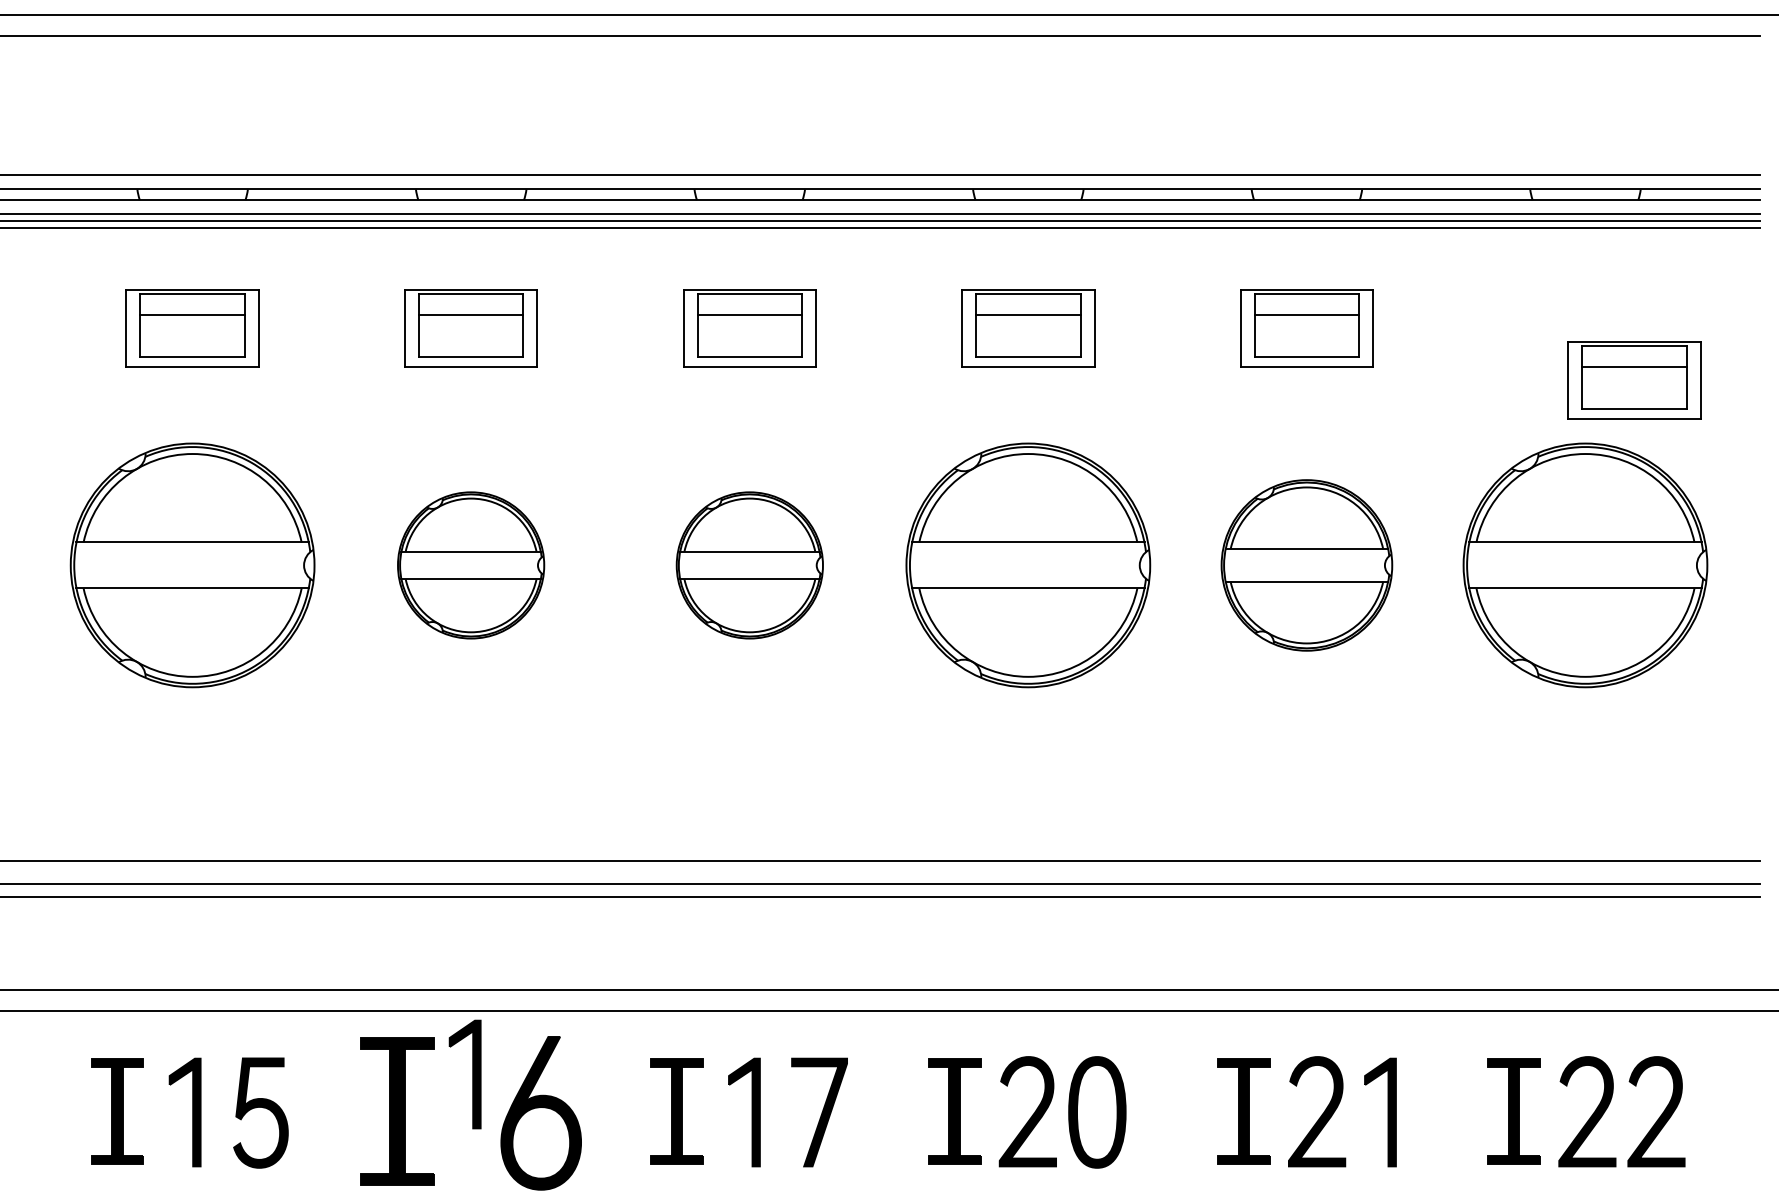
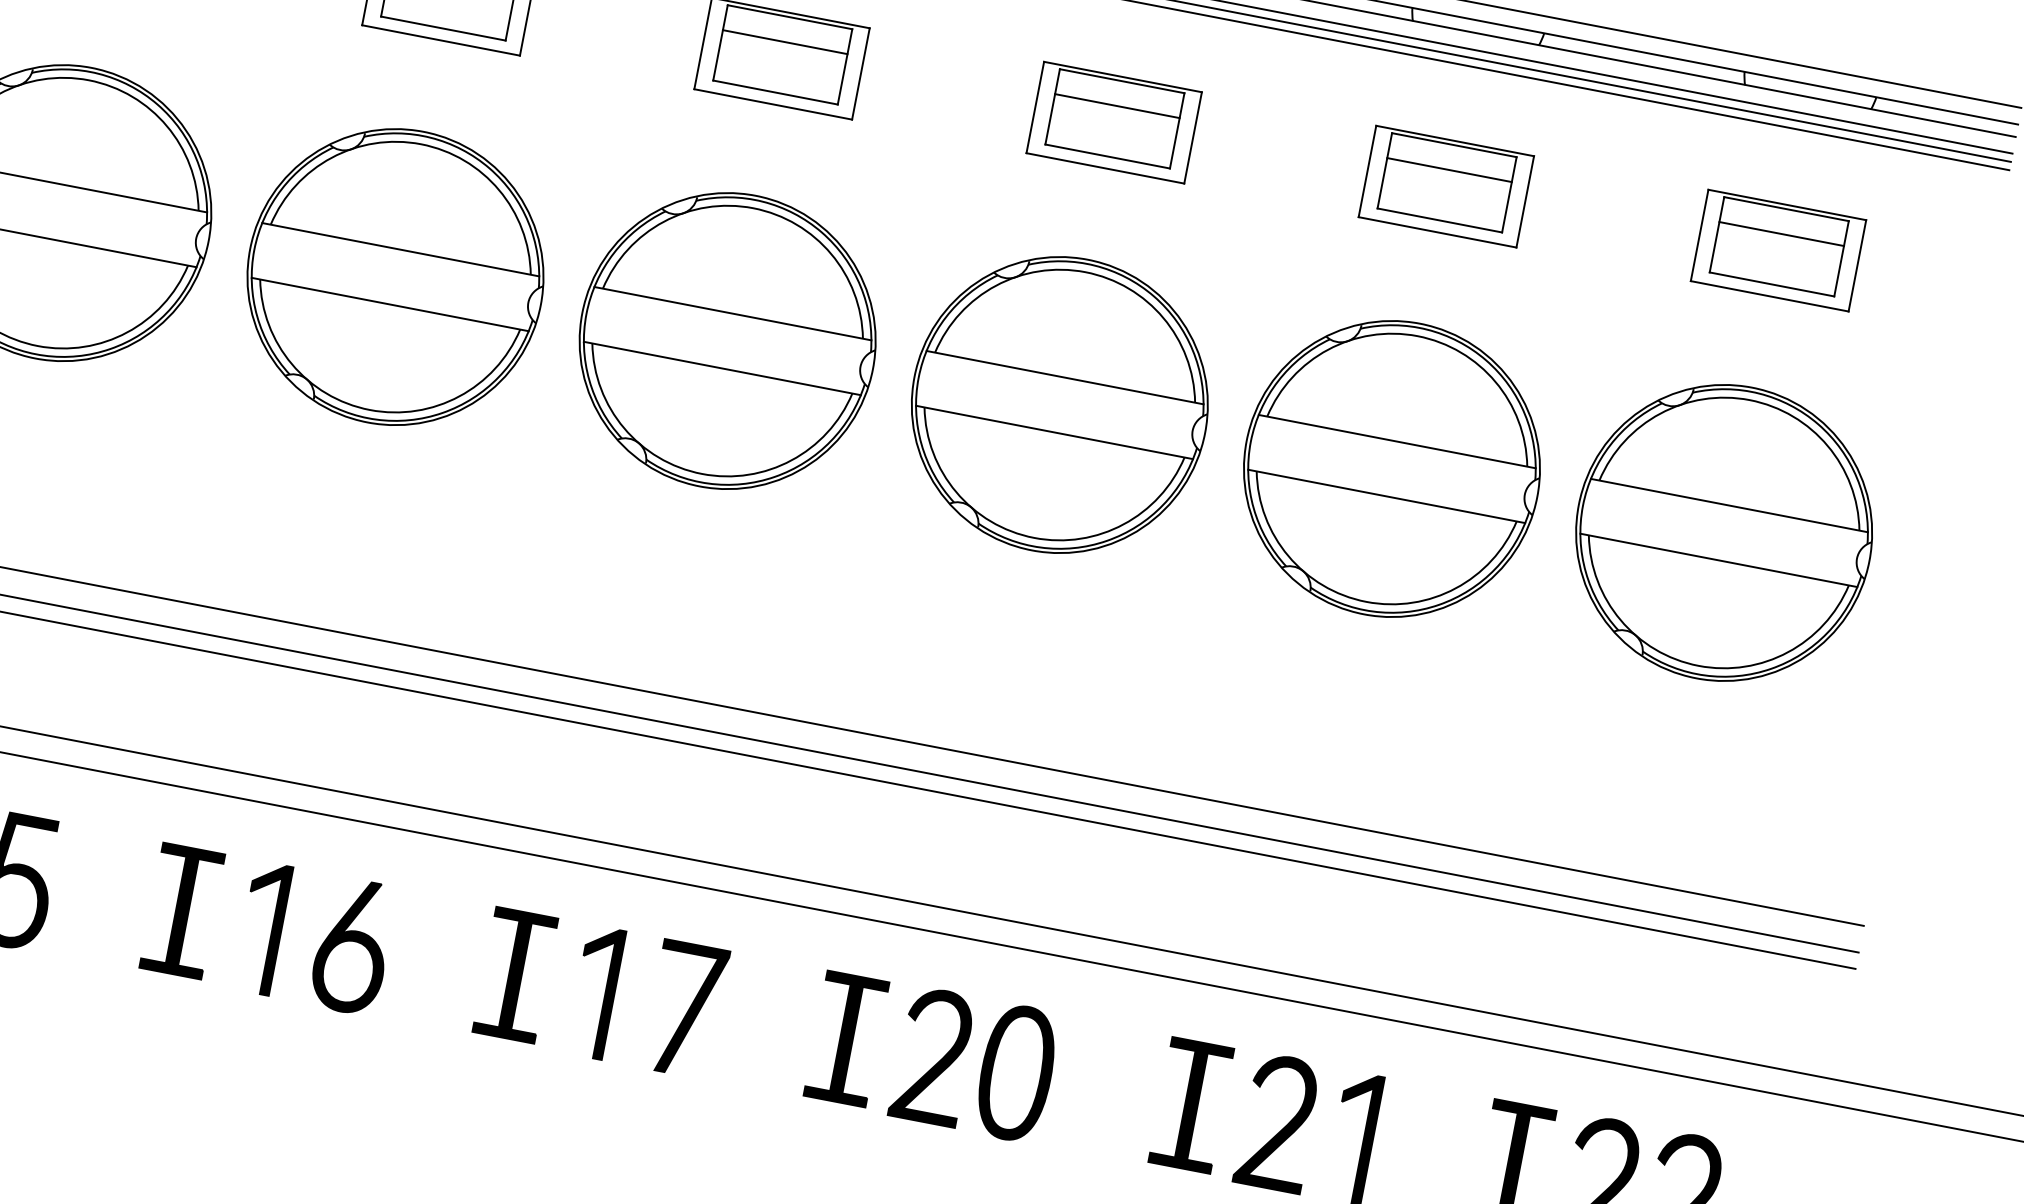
part: (1634, 380) -> (1778, 250), moved
part: (470, 565) -> (394, 277), size x1.67
part: (749, 565) -> (727, 341), size x1.67
part: (1306, 565) -> (1391, 469), size x1.43
part: (472, 1074) -> (271, 929), moved
part: (397, 1111) -> (182, 911), size x0.71
part: (540, 1112) -> (352, 945), size x0.71

